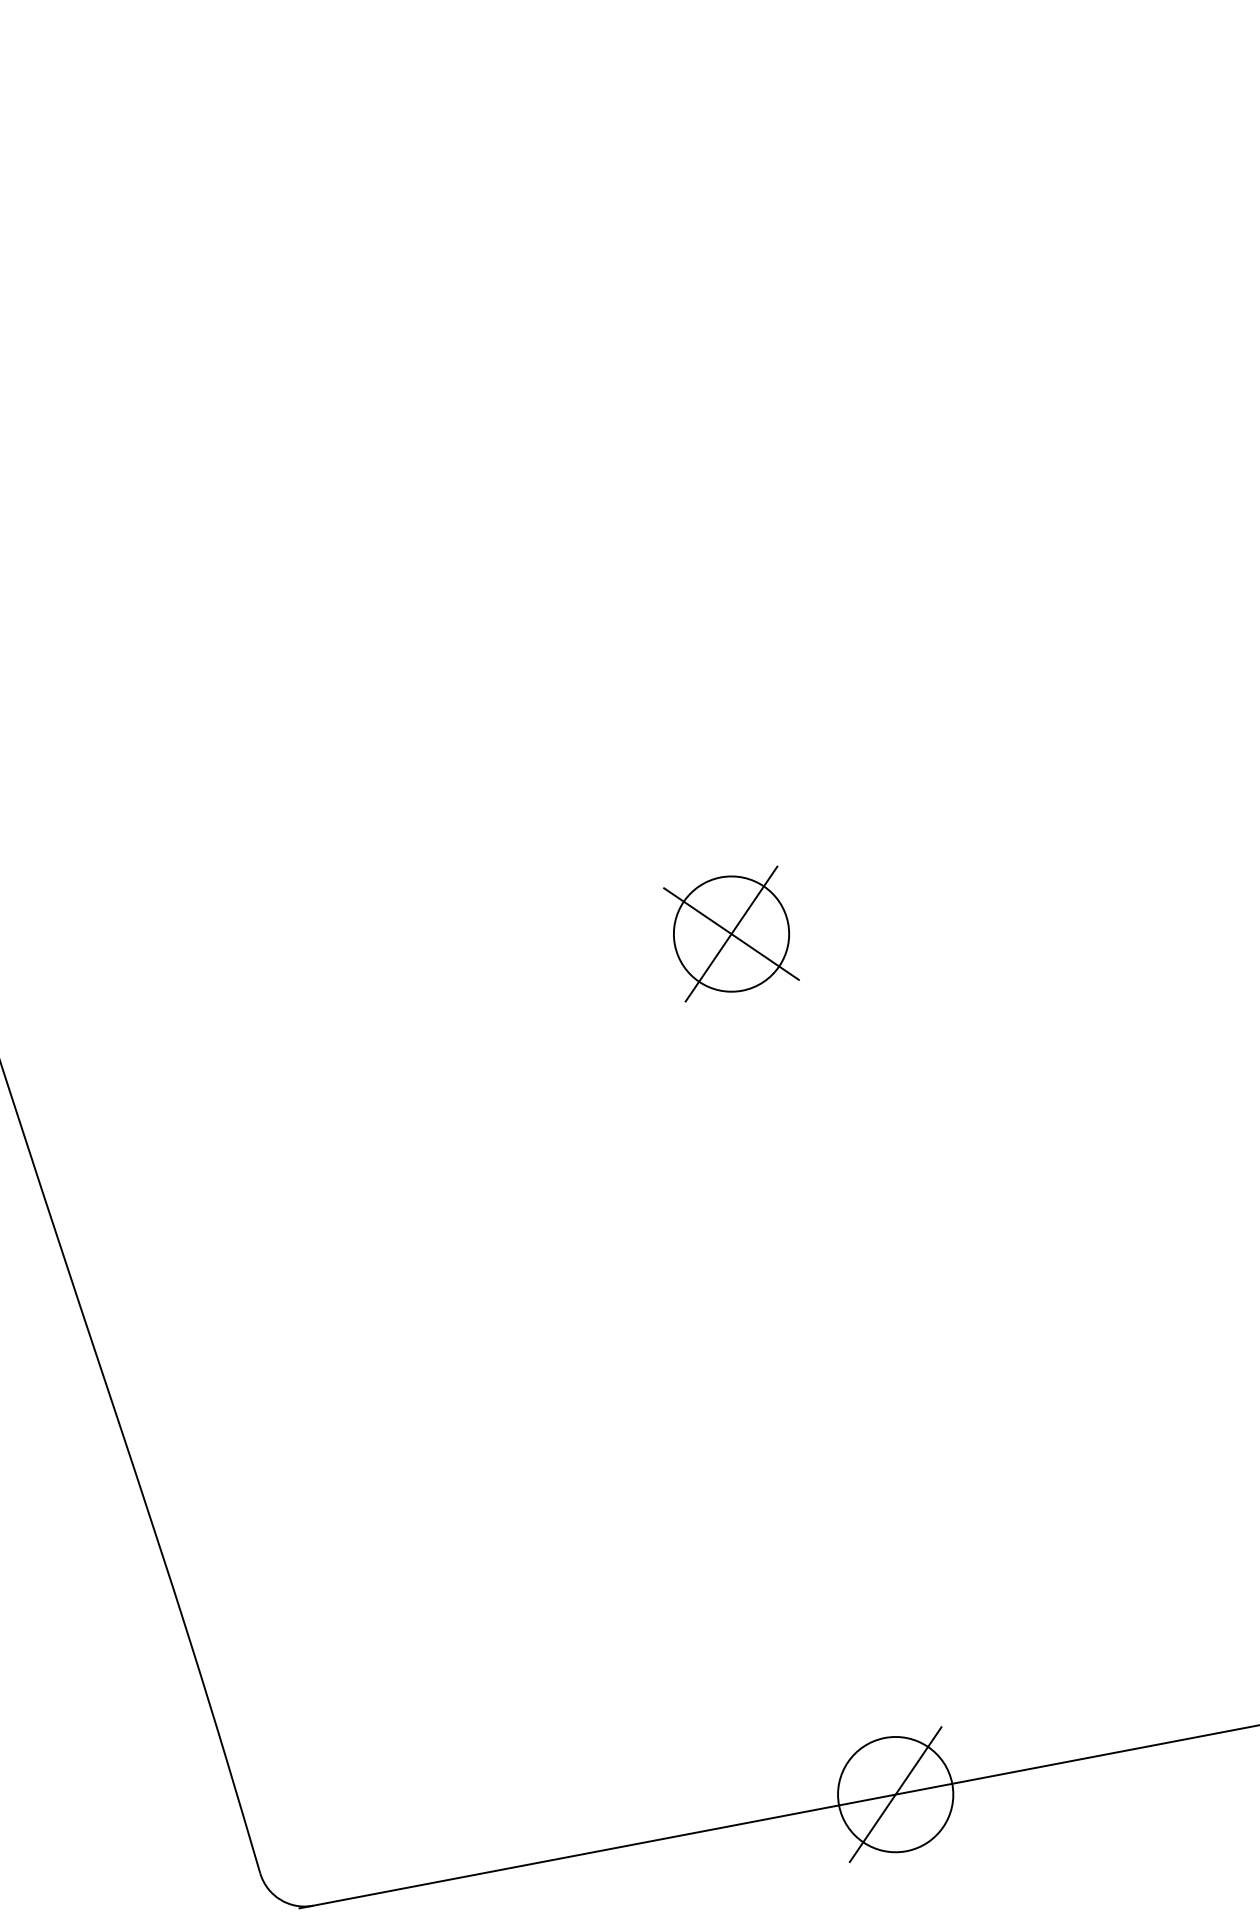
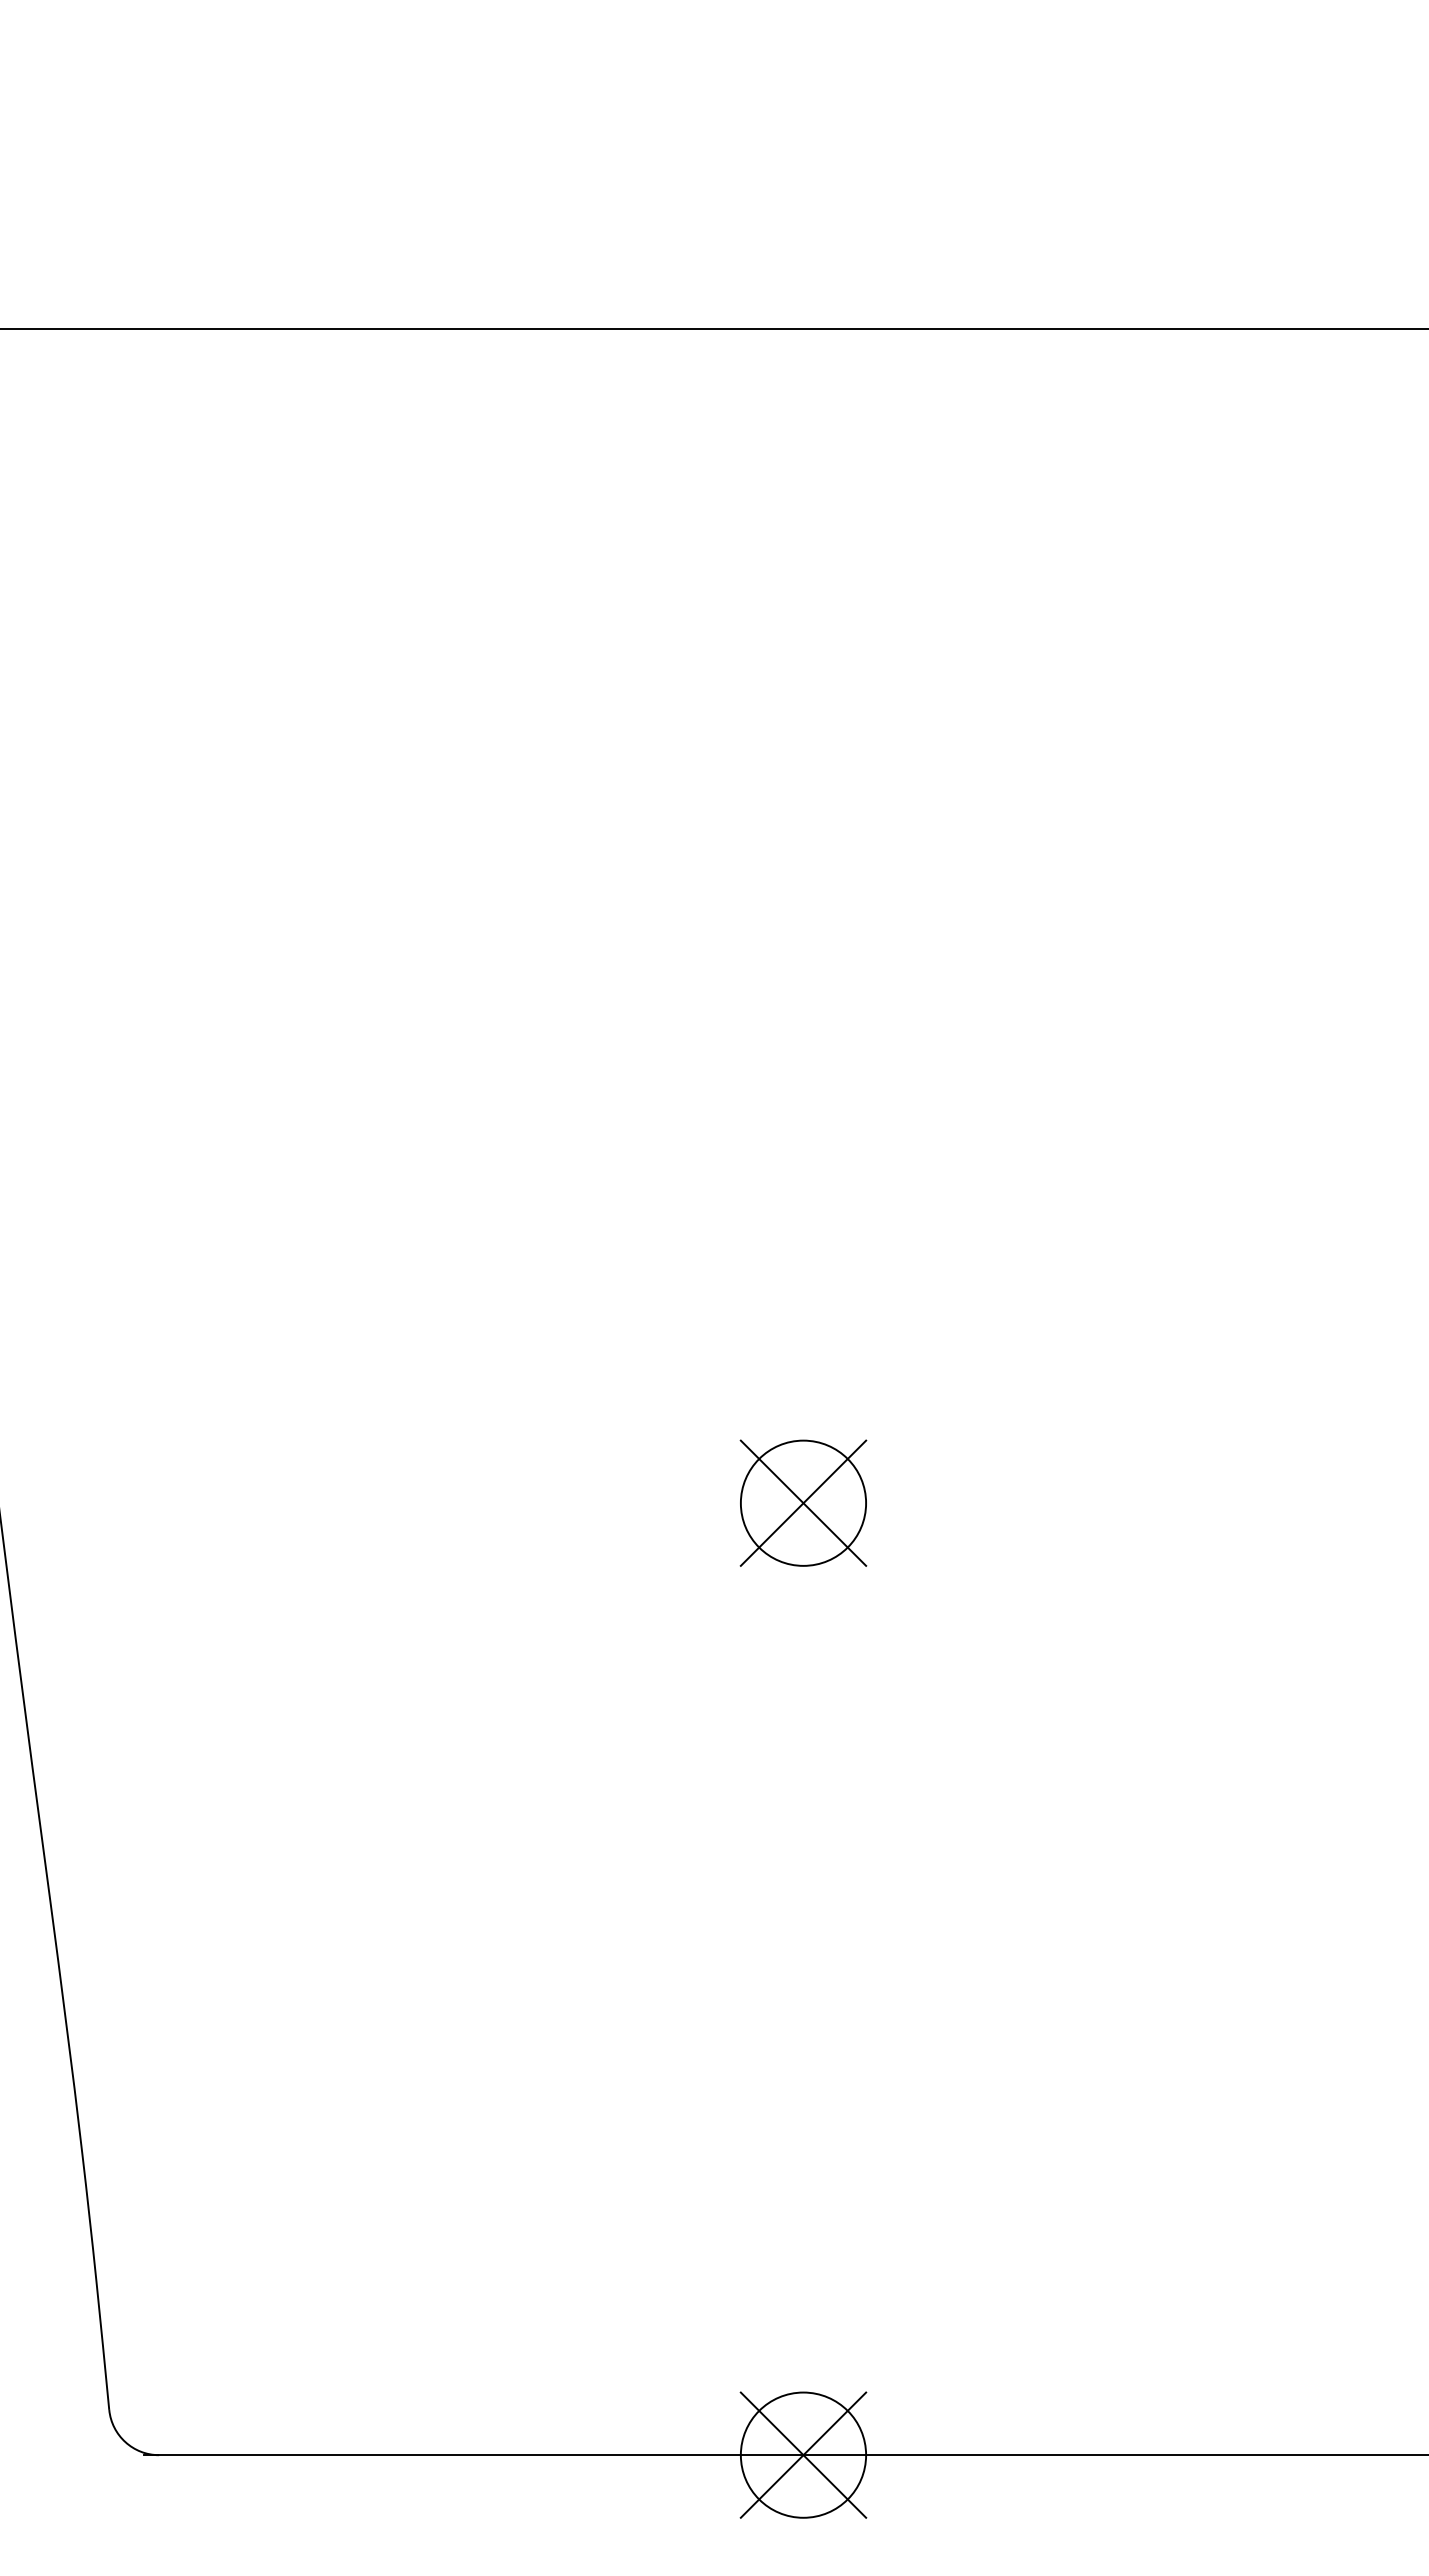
line: (895, 1794) -> (803, 2454), added

